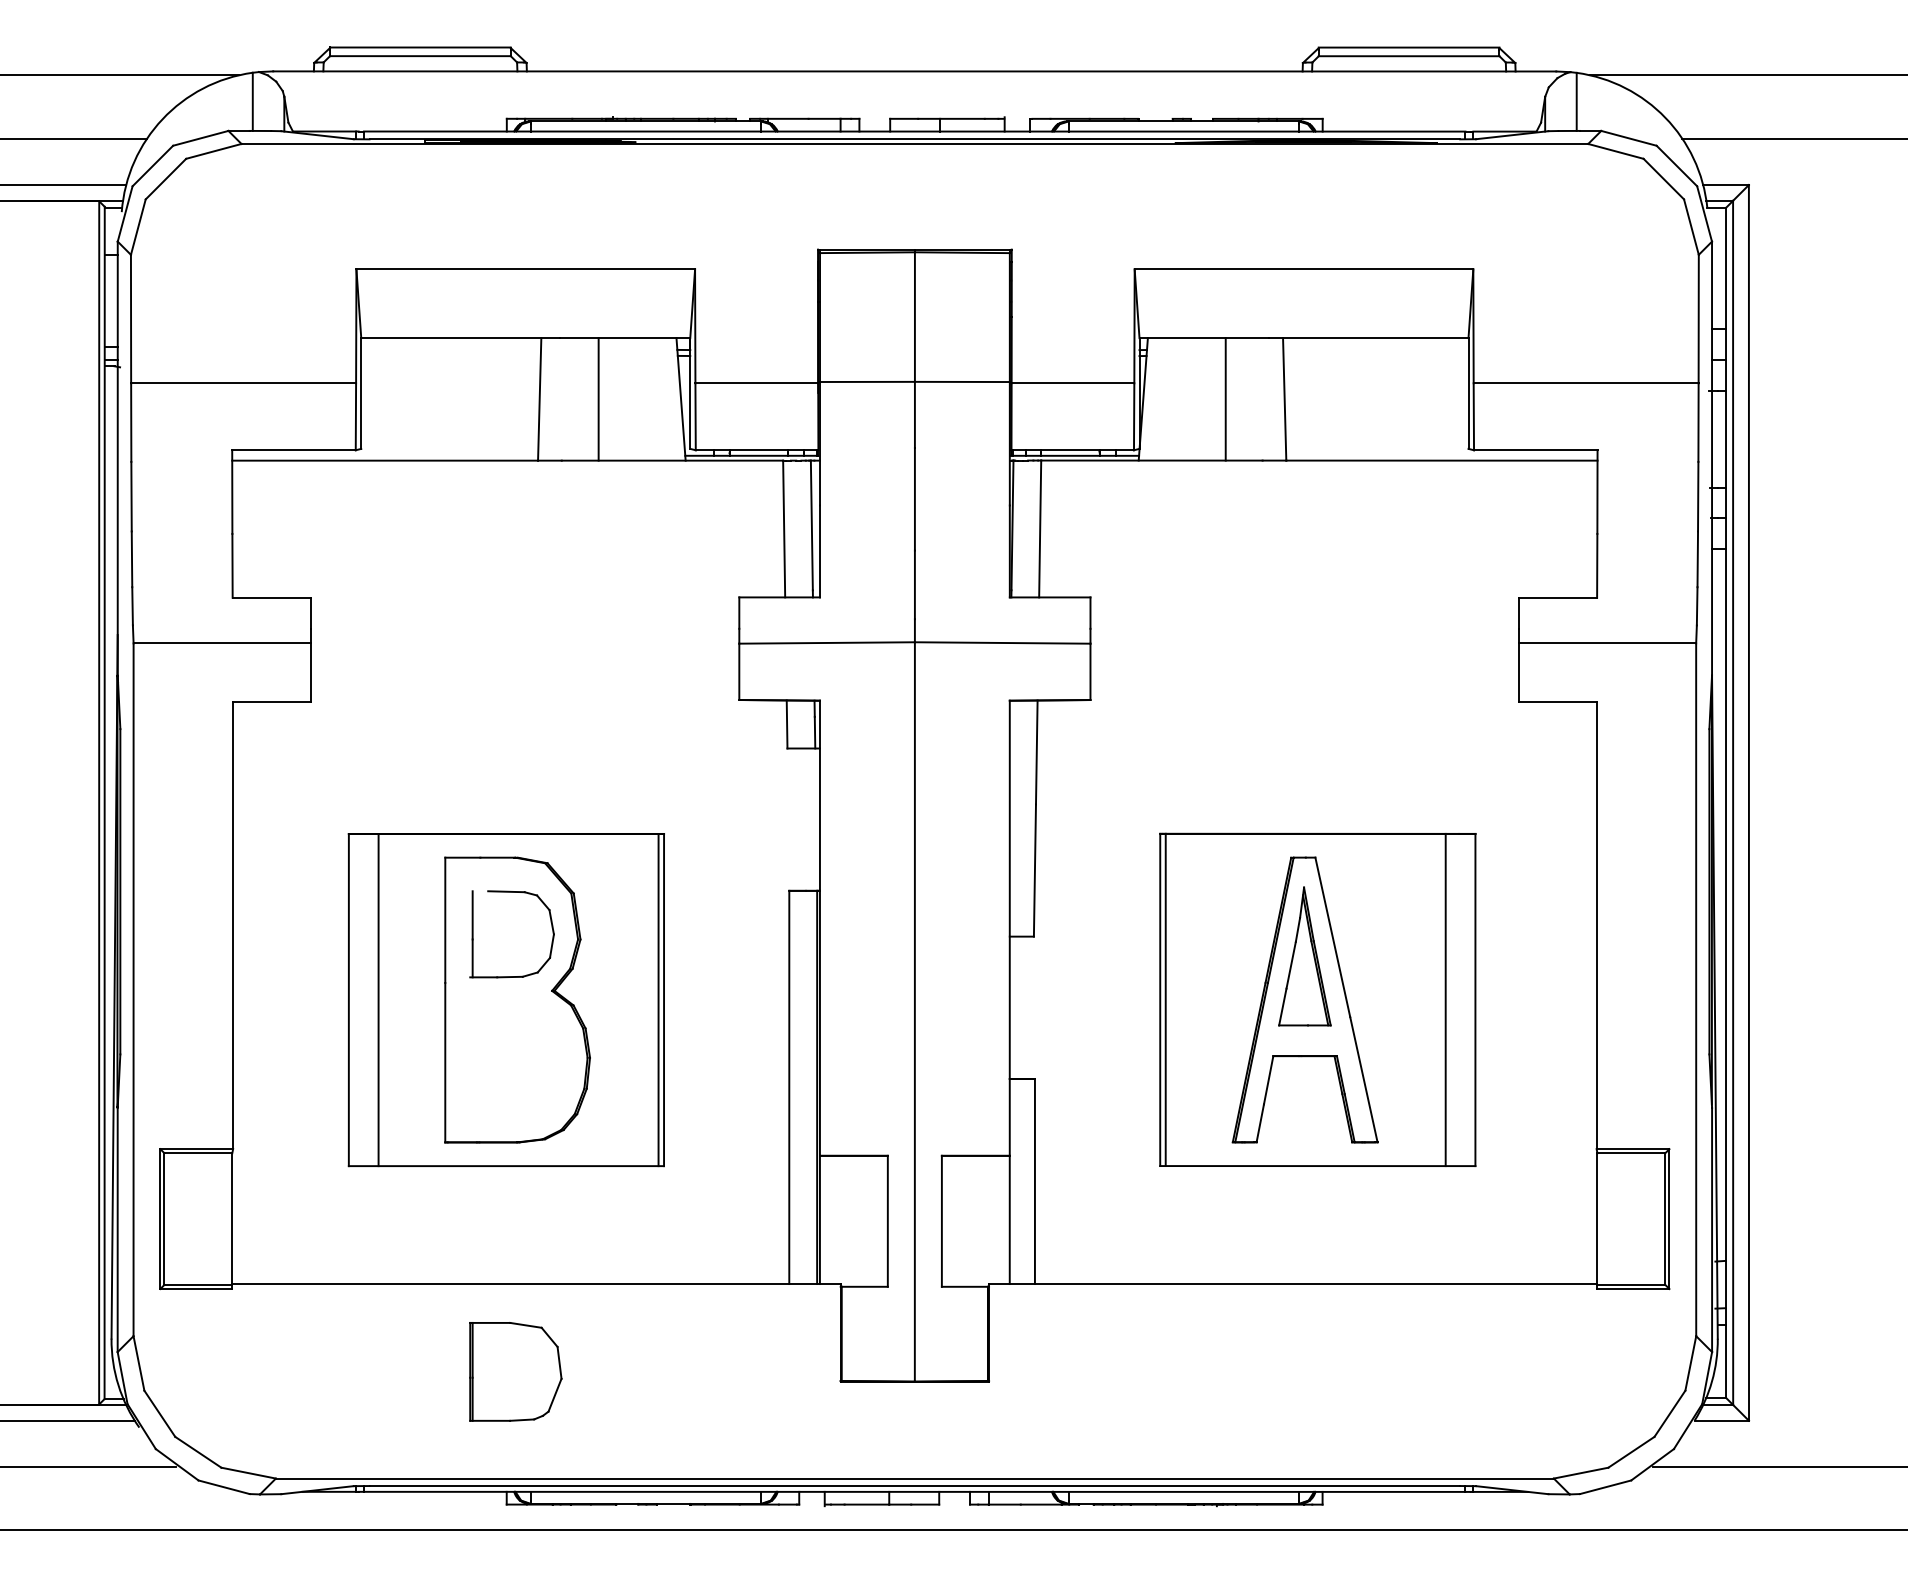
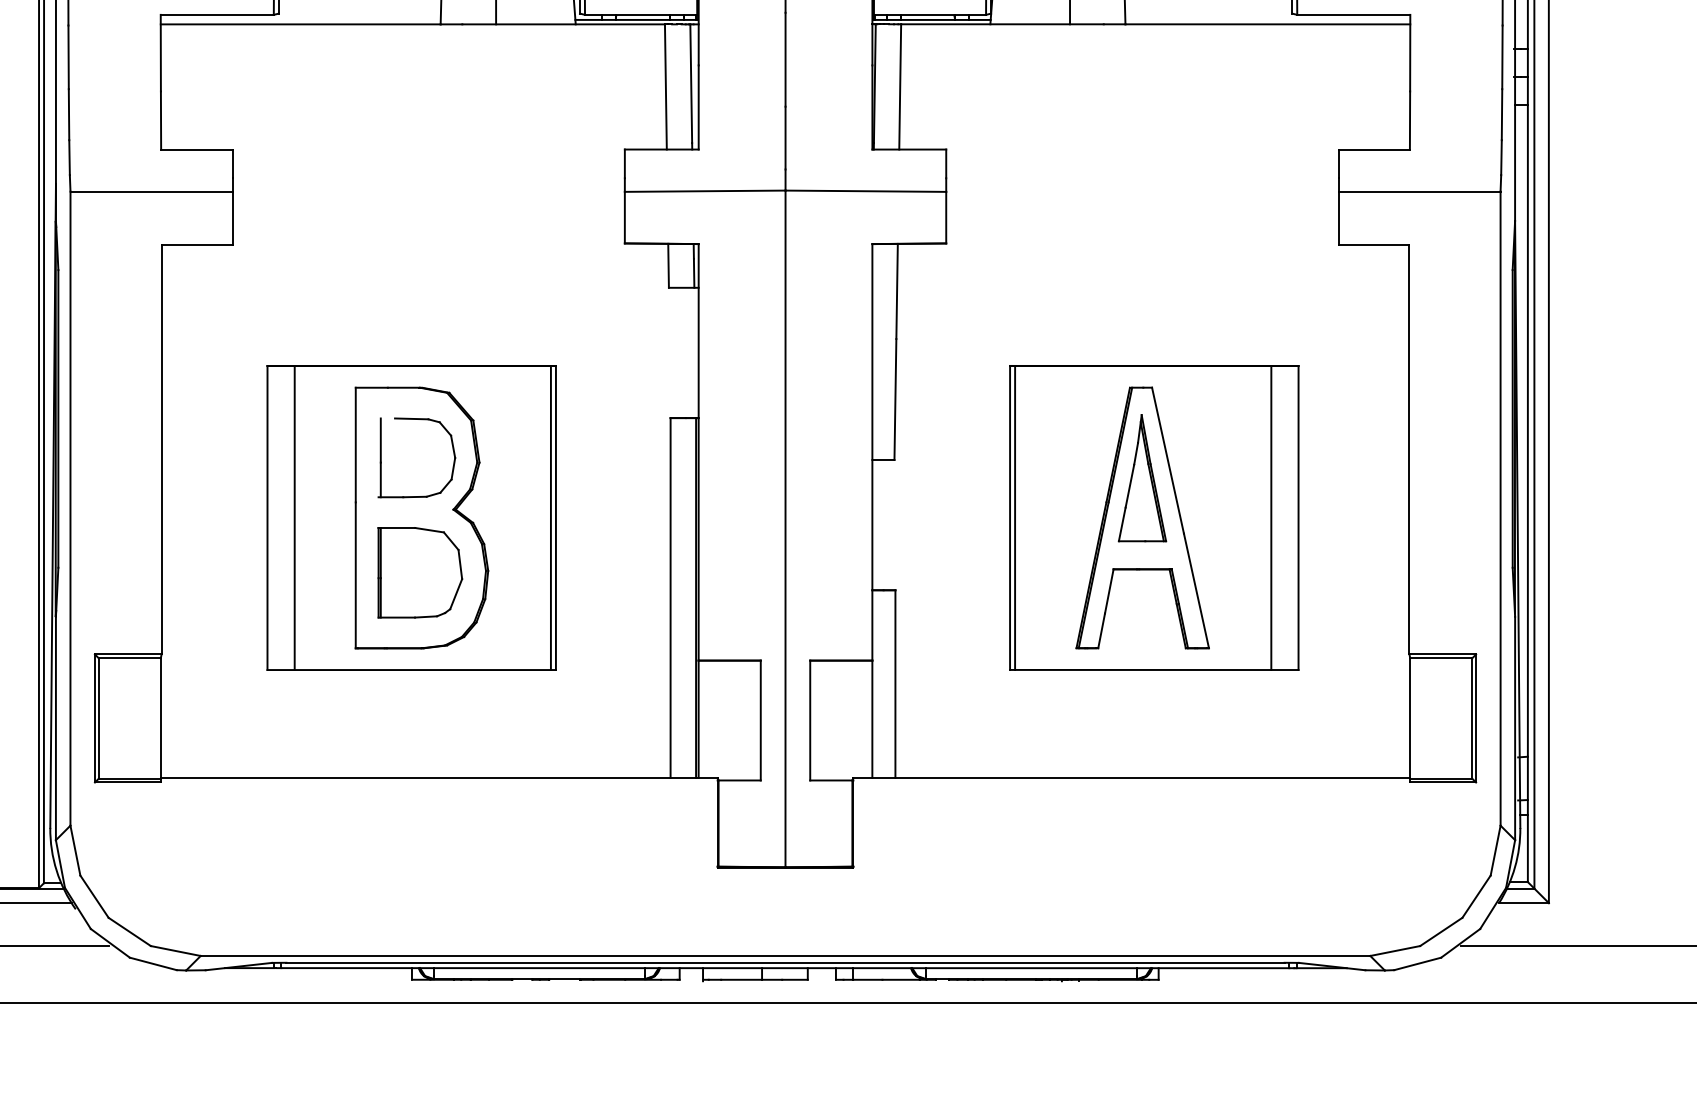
part: (515, 1371) -> (420, 572), moved

